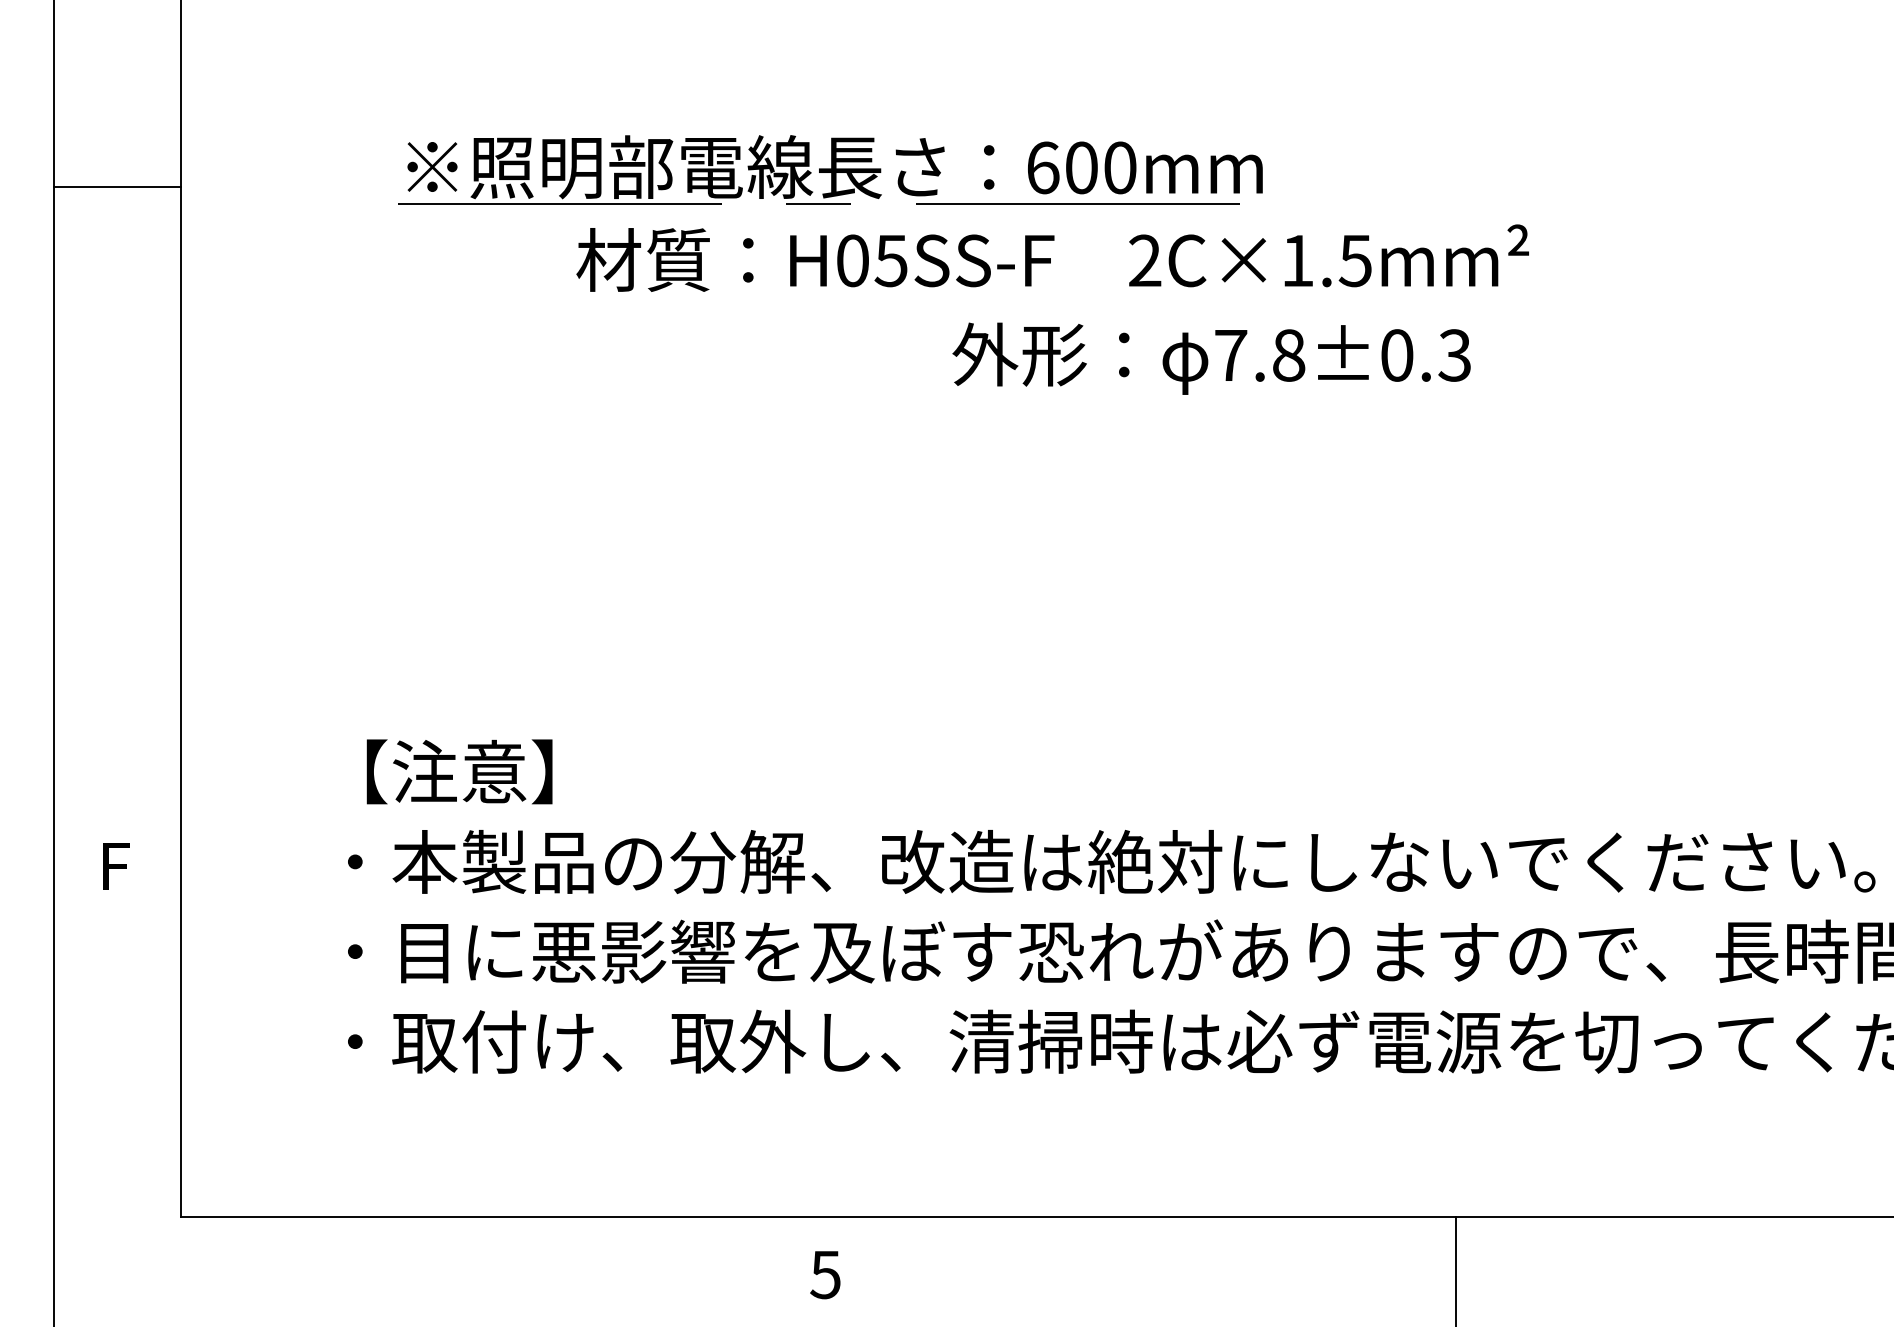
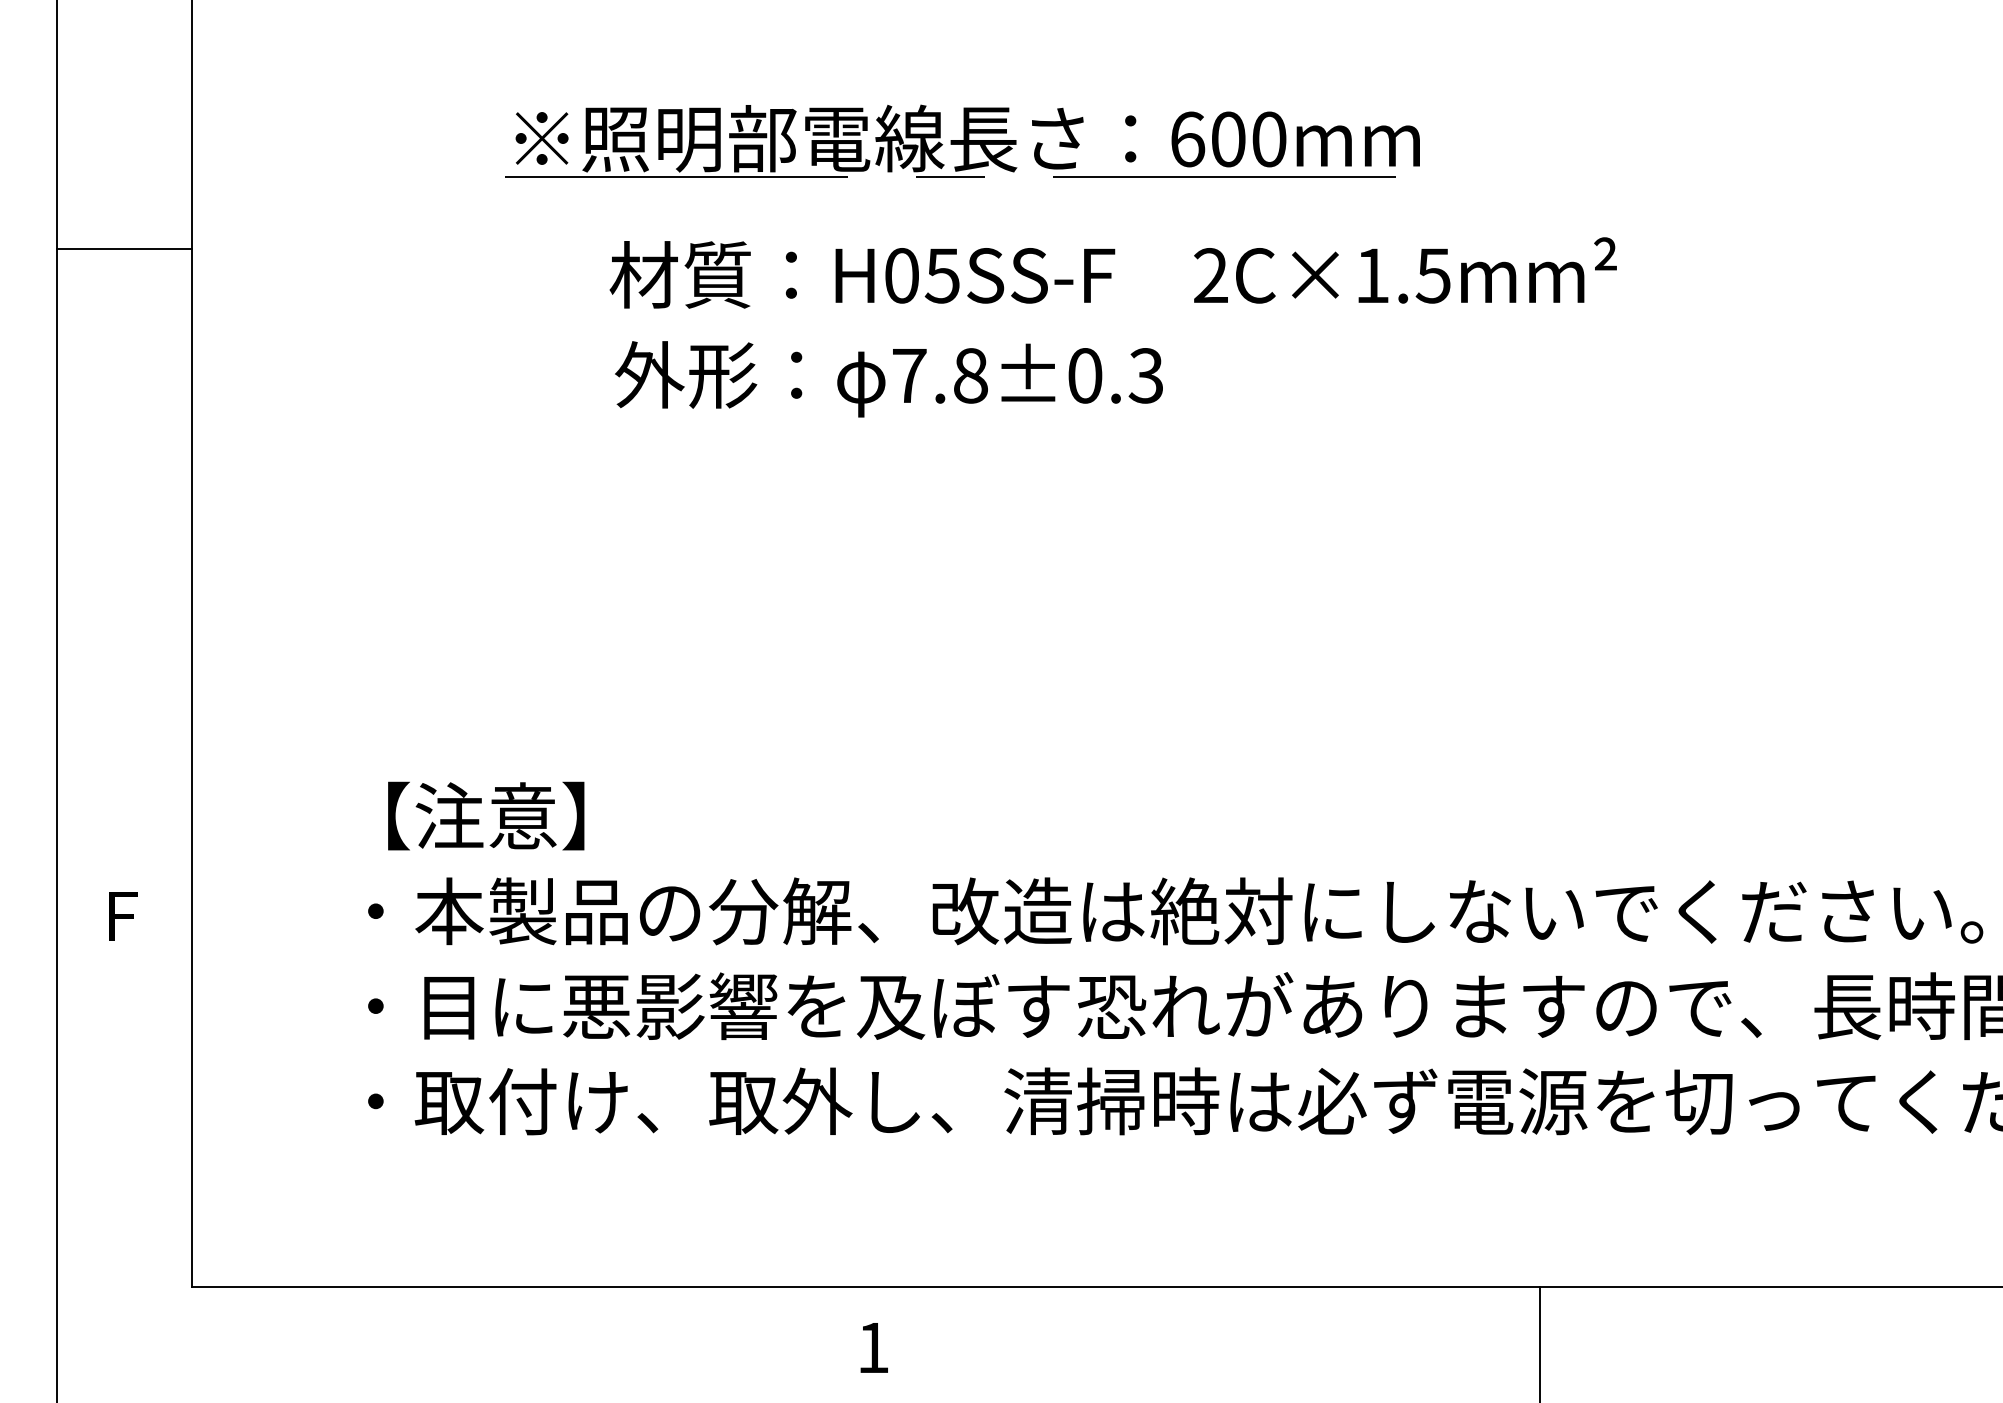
part: (830, 169) -> (962, 141), moved
line: (117, 187) -> (124, 248), moved
text: (1211, 358) -> (888, 379), moved
text: (825, 1275) -> (873, 1348), 5 -> 1

